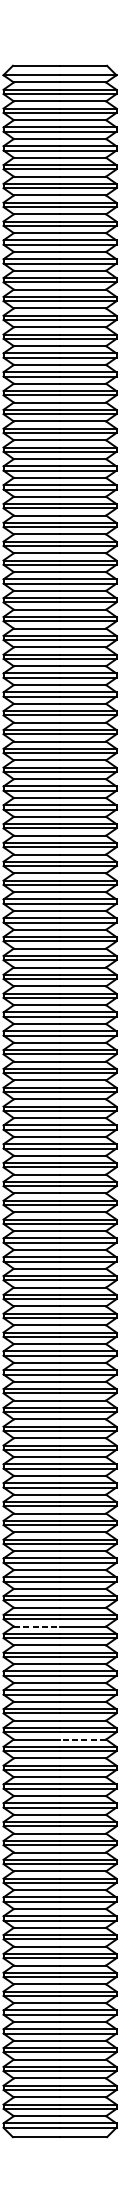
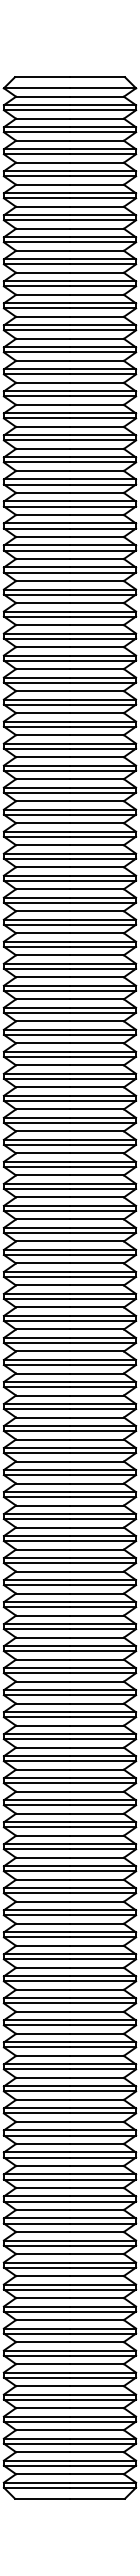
line: (37, 1626) -> (43, 1901), dashed -> solid
line: (82, 1739) -> (96, 2033), dashed -> solid

